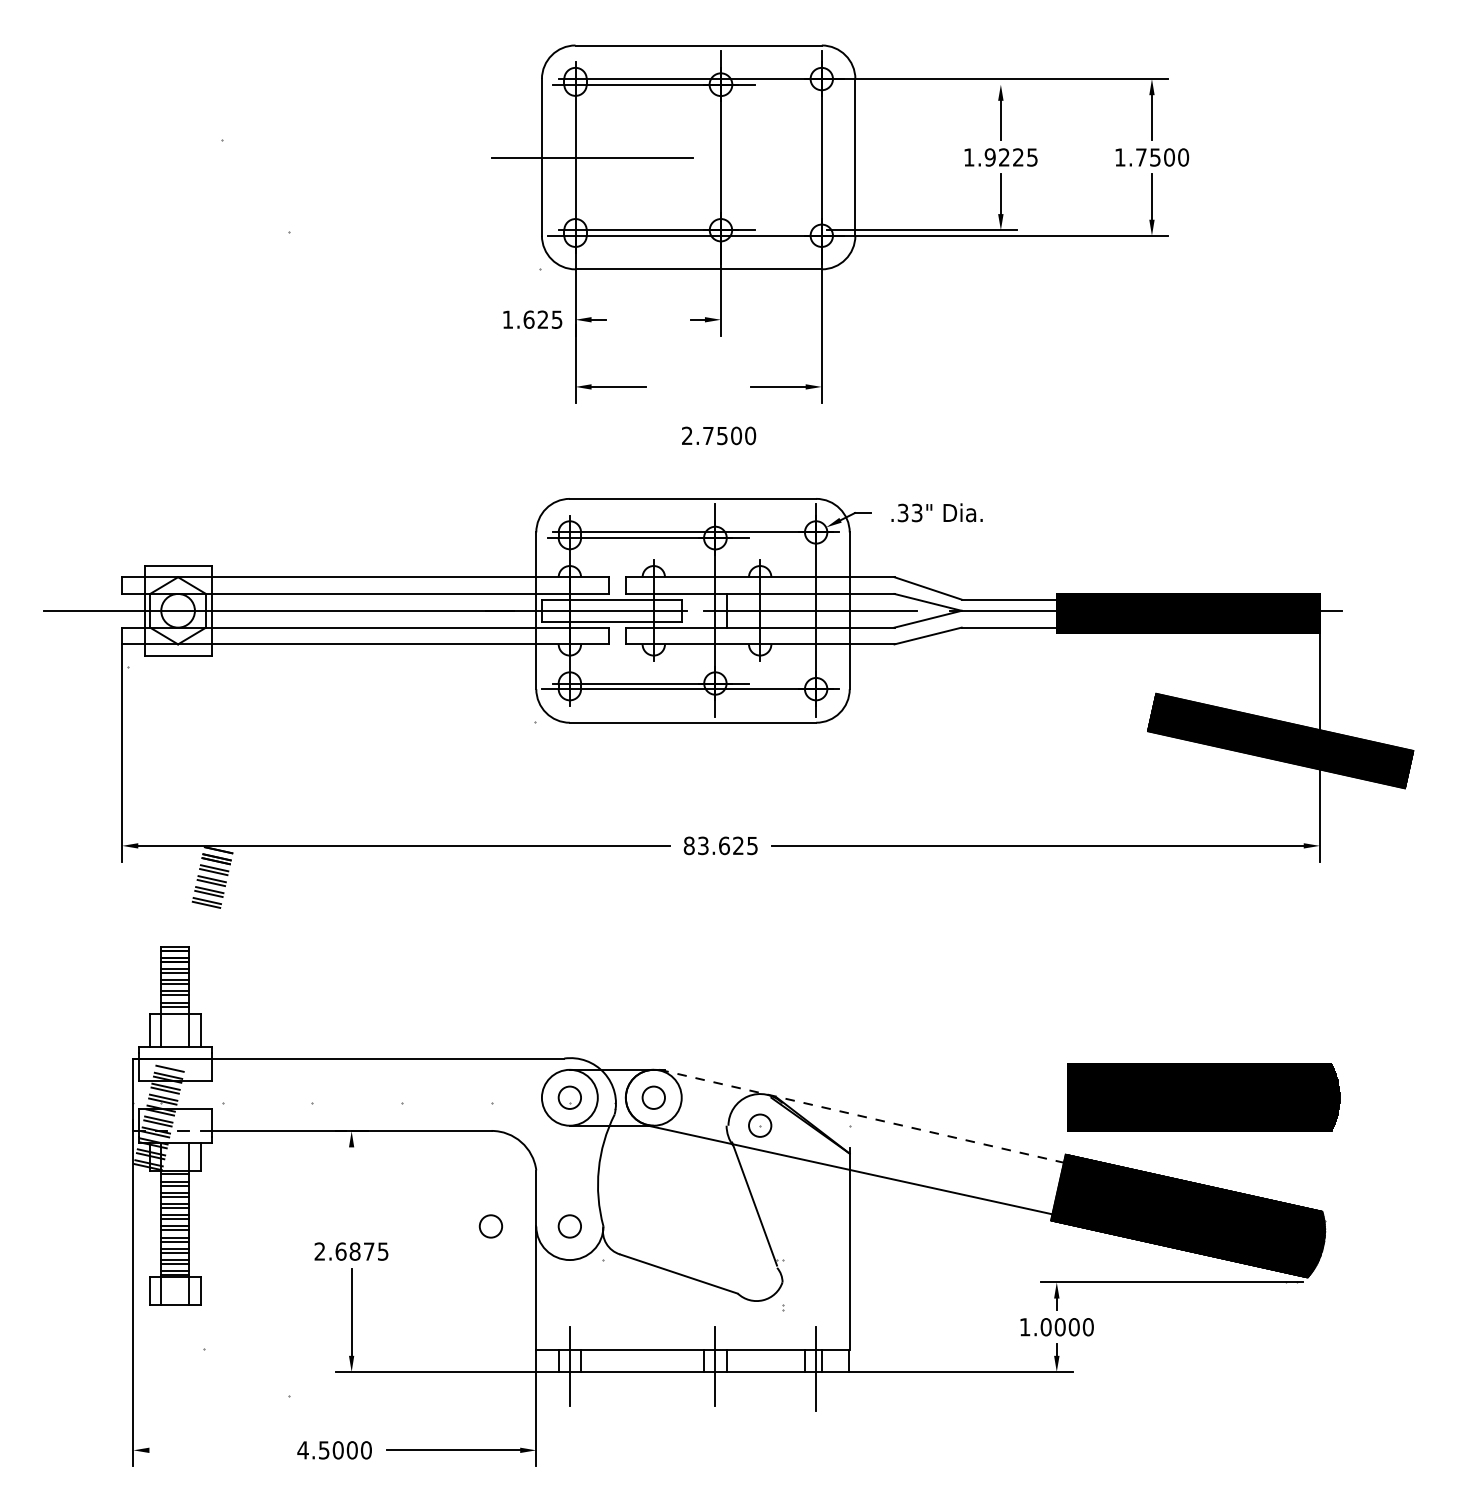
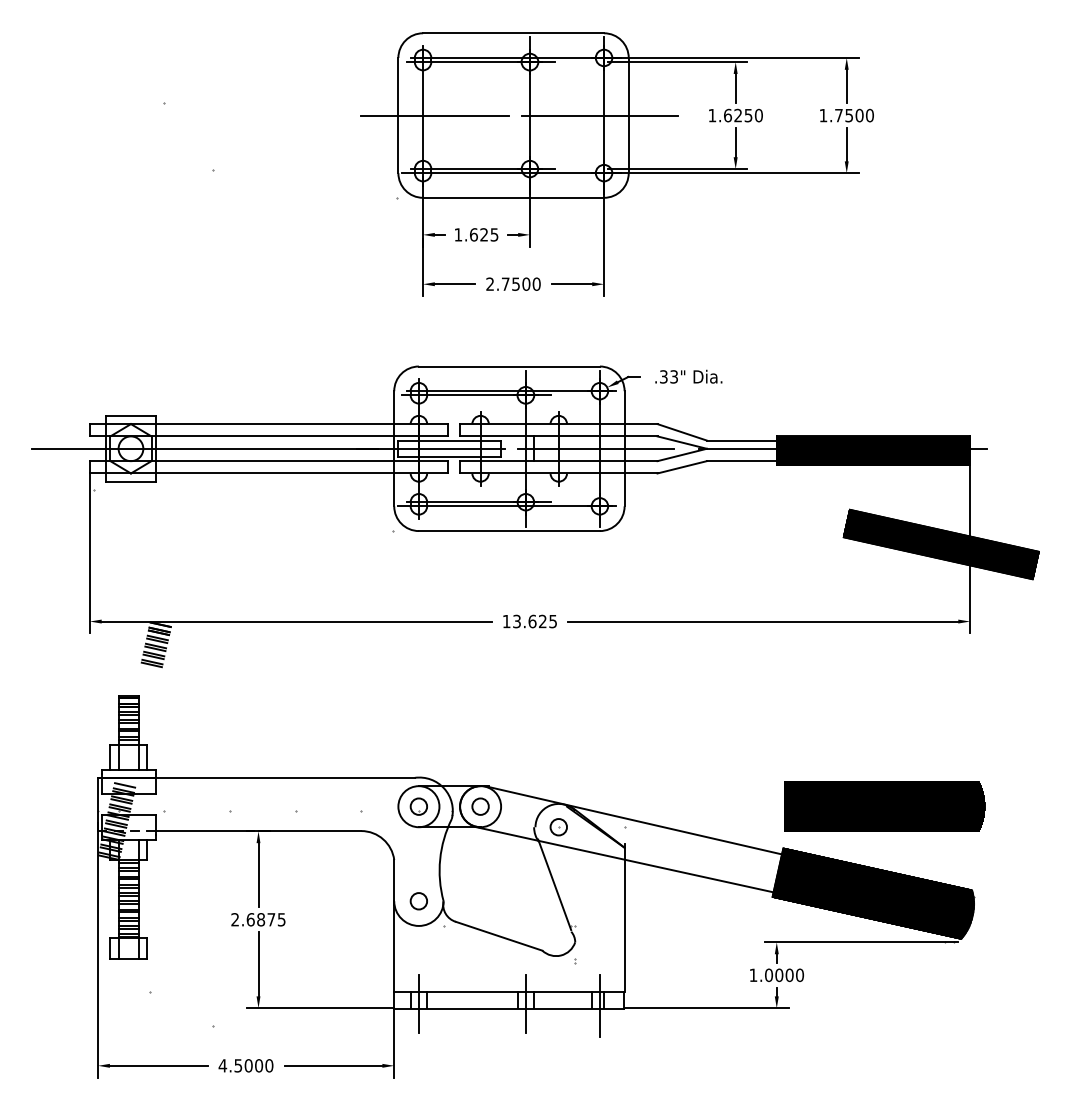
line: (921, 85) -> (677, 62), added
line: (815, 157) -> (599, 115), added
text: (1010, 157) -> (742, 115), 1.9225 -> 1.6250
text: (532, 319) -> (476, 234), moved
text: (718, 434) -> (513, 283), moved
text: (689, 845) -> (506, 621), 83.625 -> 13.625
line: (867, 1117) -> (637, 821), dashed -> solid
line: (351, 1191) -> (258, 875), added
circle: (490, 1226) -> (360, 901), removed
line: (215, 1449) -> (158, 1065), added

